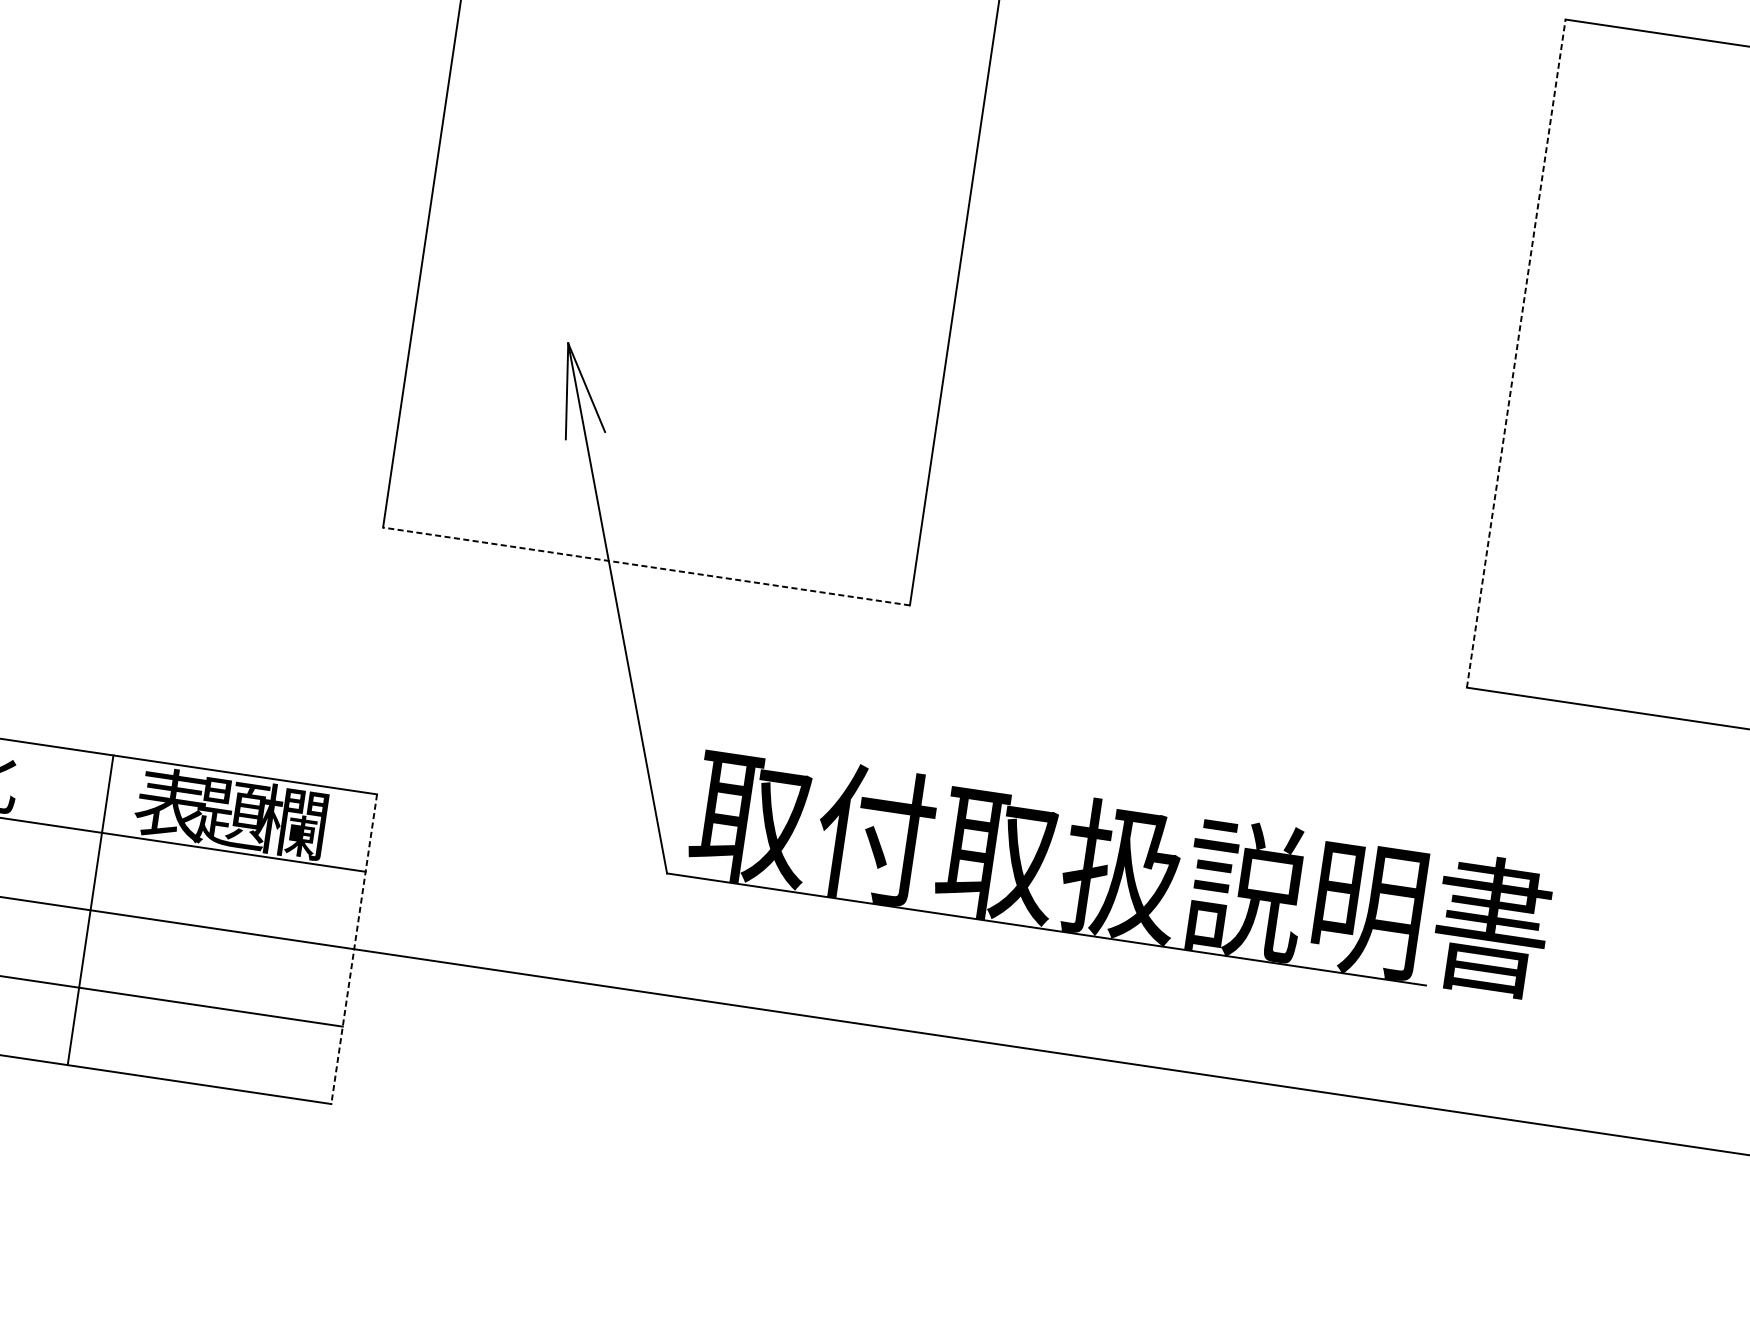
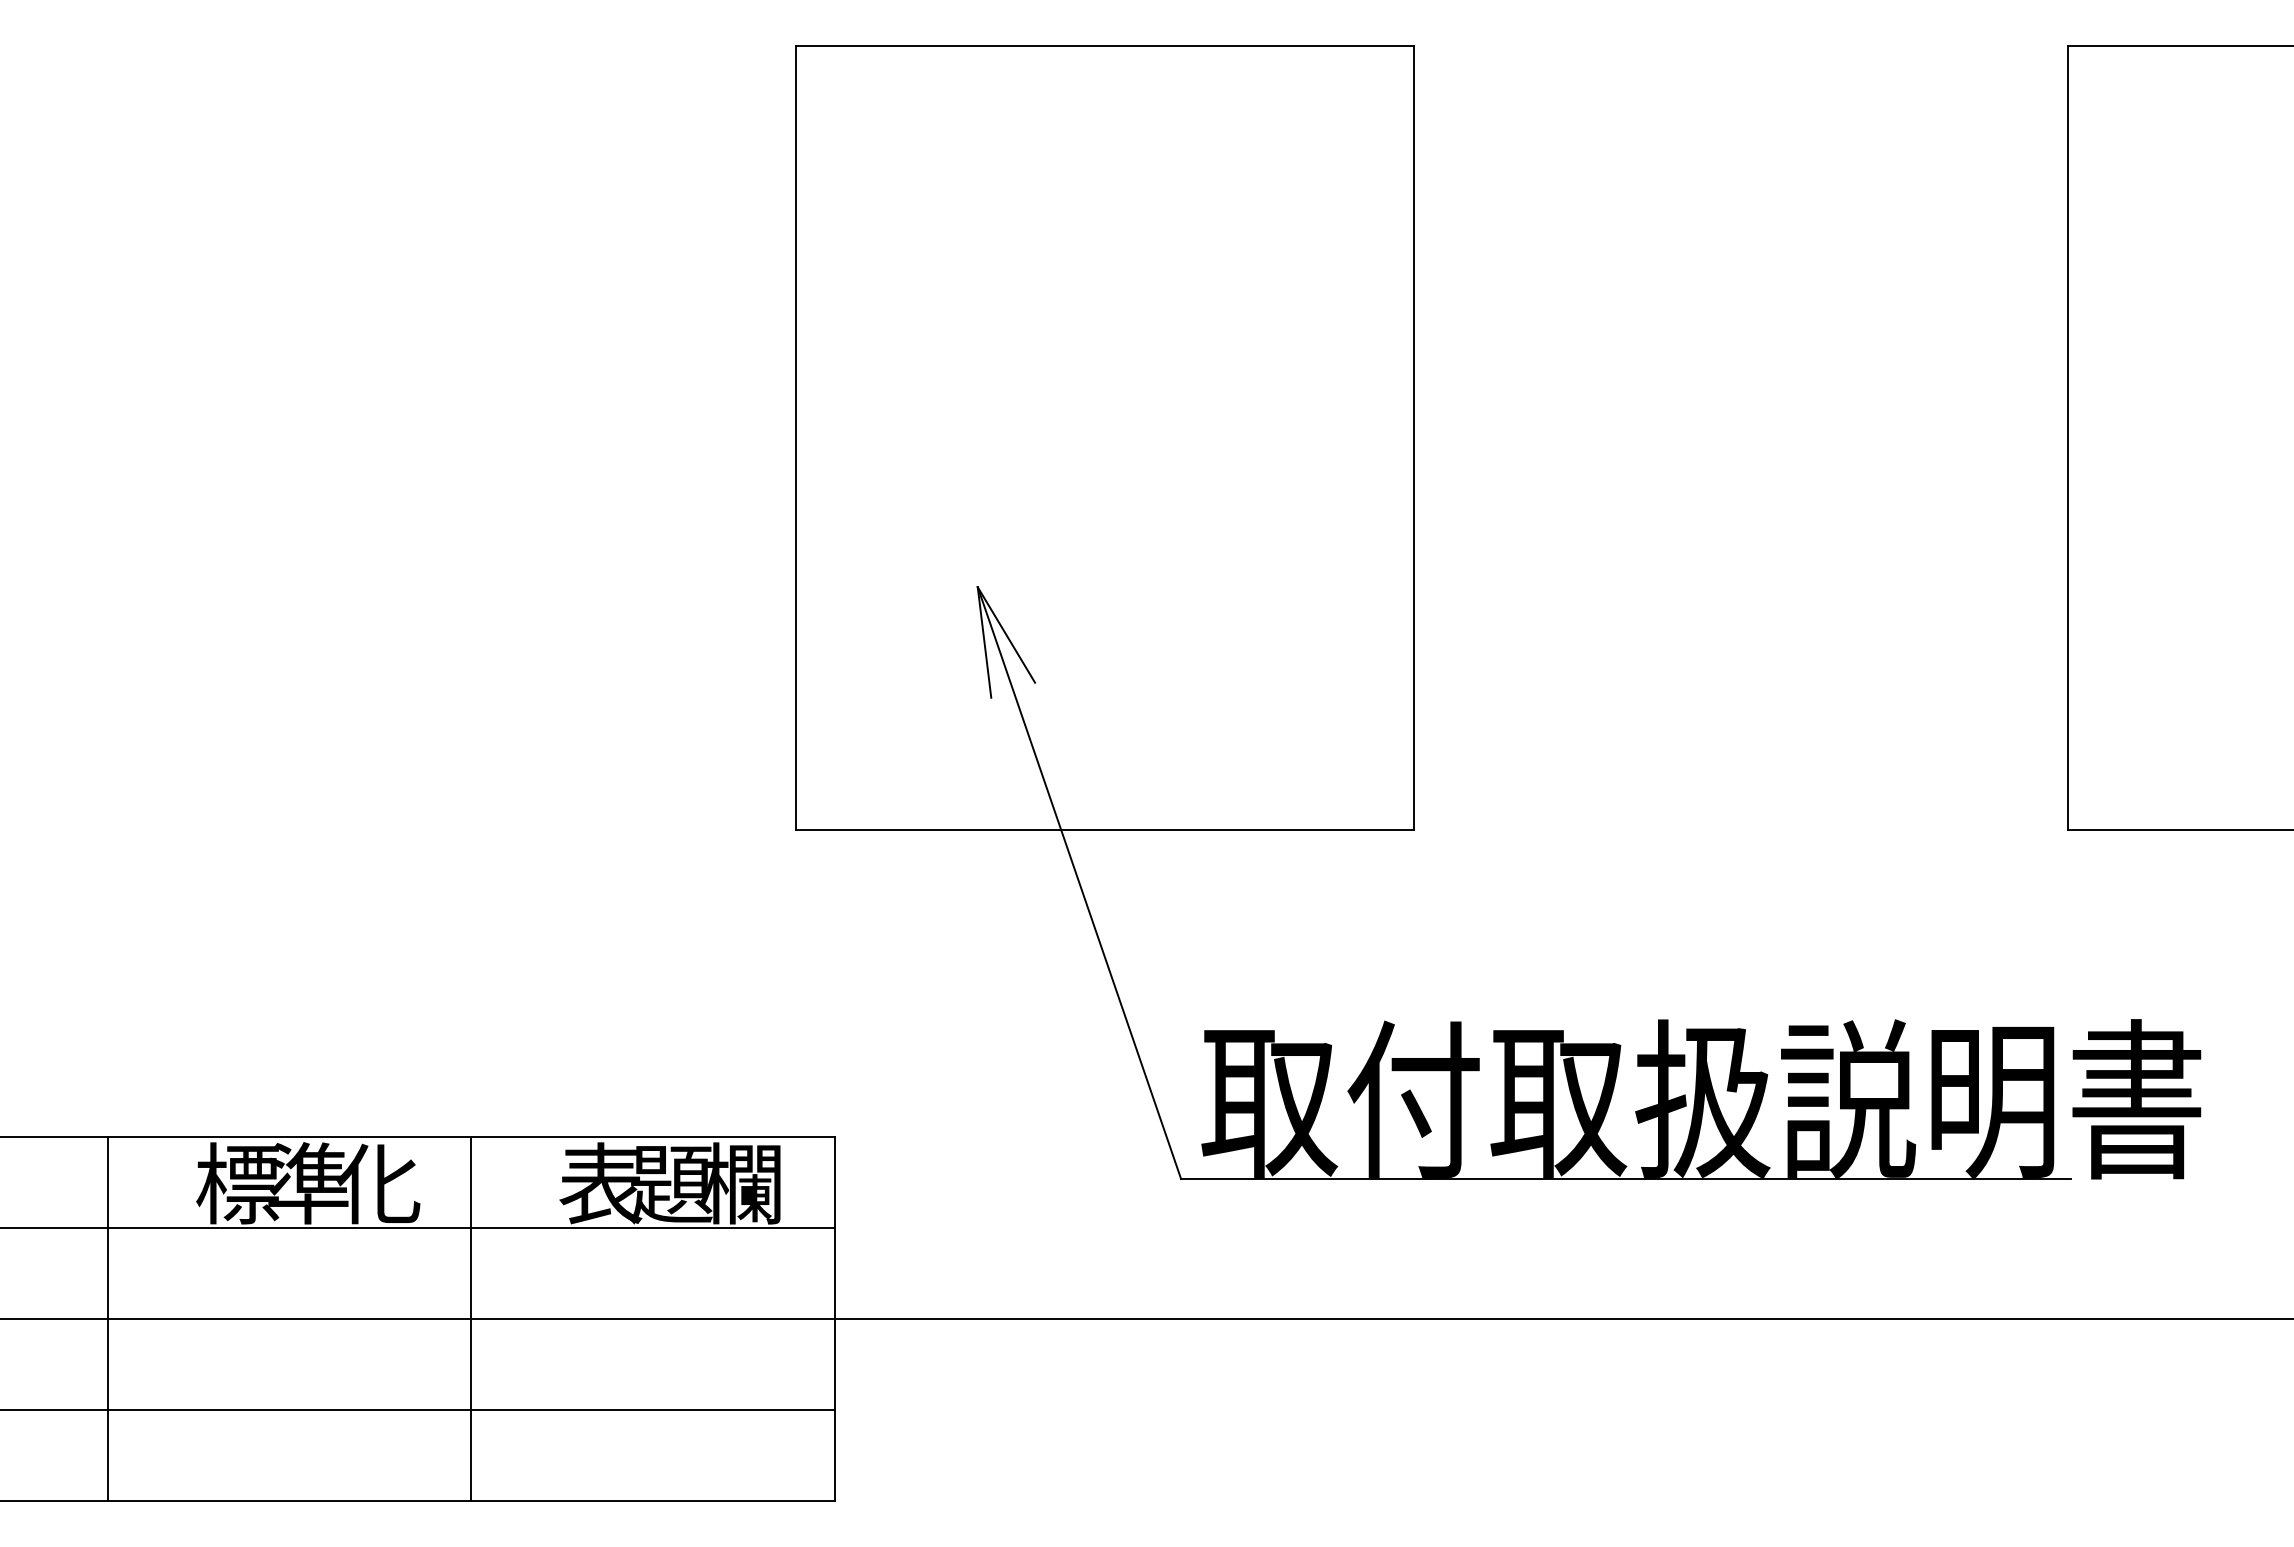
line: (1515, 353) -> (2067, 438), dashed -> solid
line: (645, 566) -> (1104, 830), dashed -> solid
line: (90, 909) -> (471, 1318), moved
line: (353, 949) -> (834, 1319), dashed -> solid

